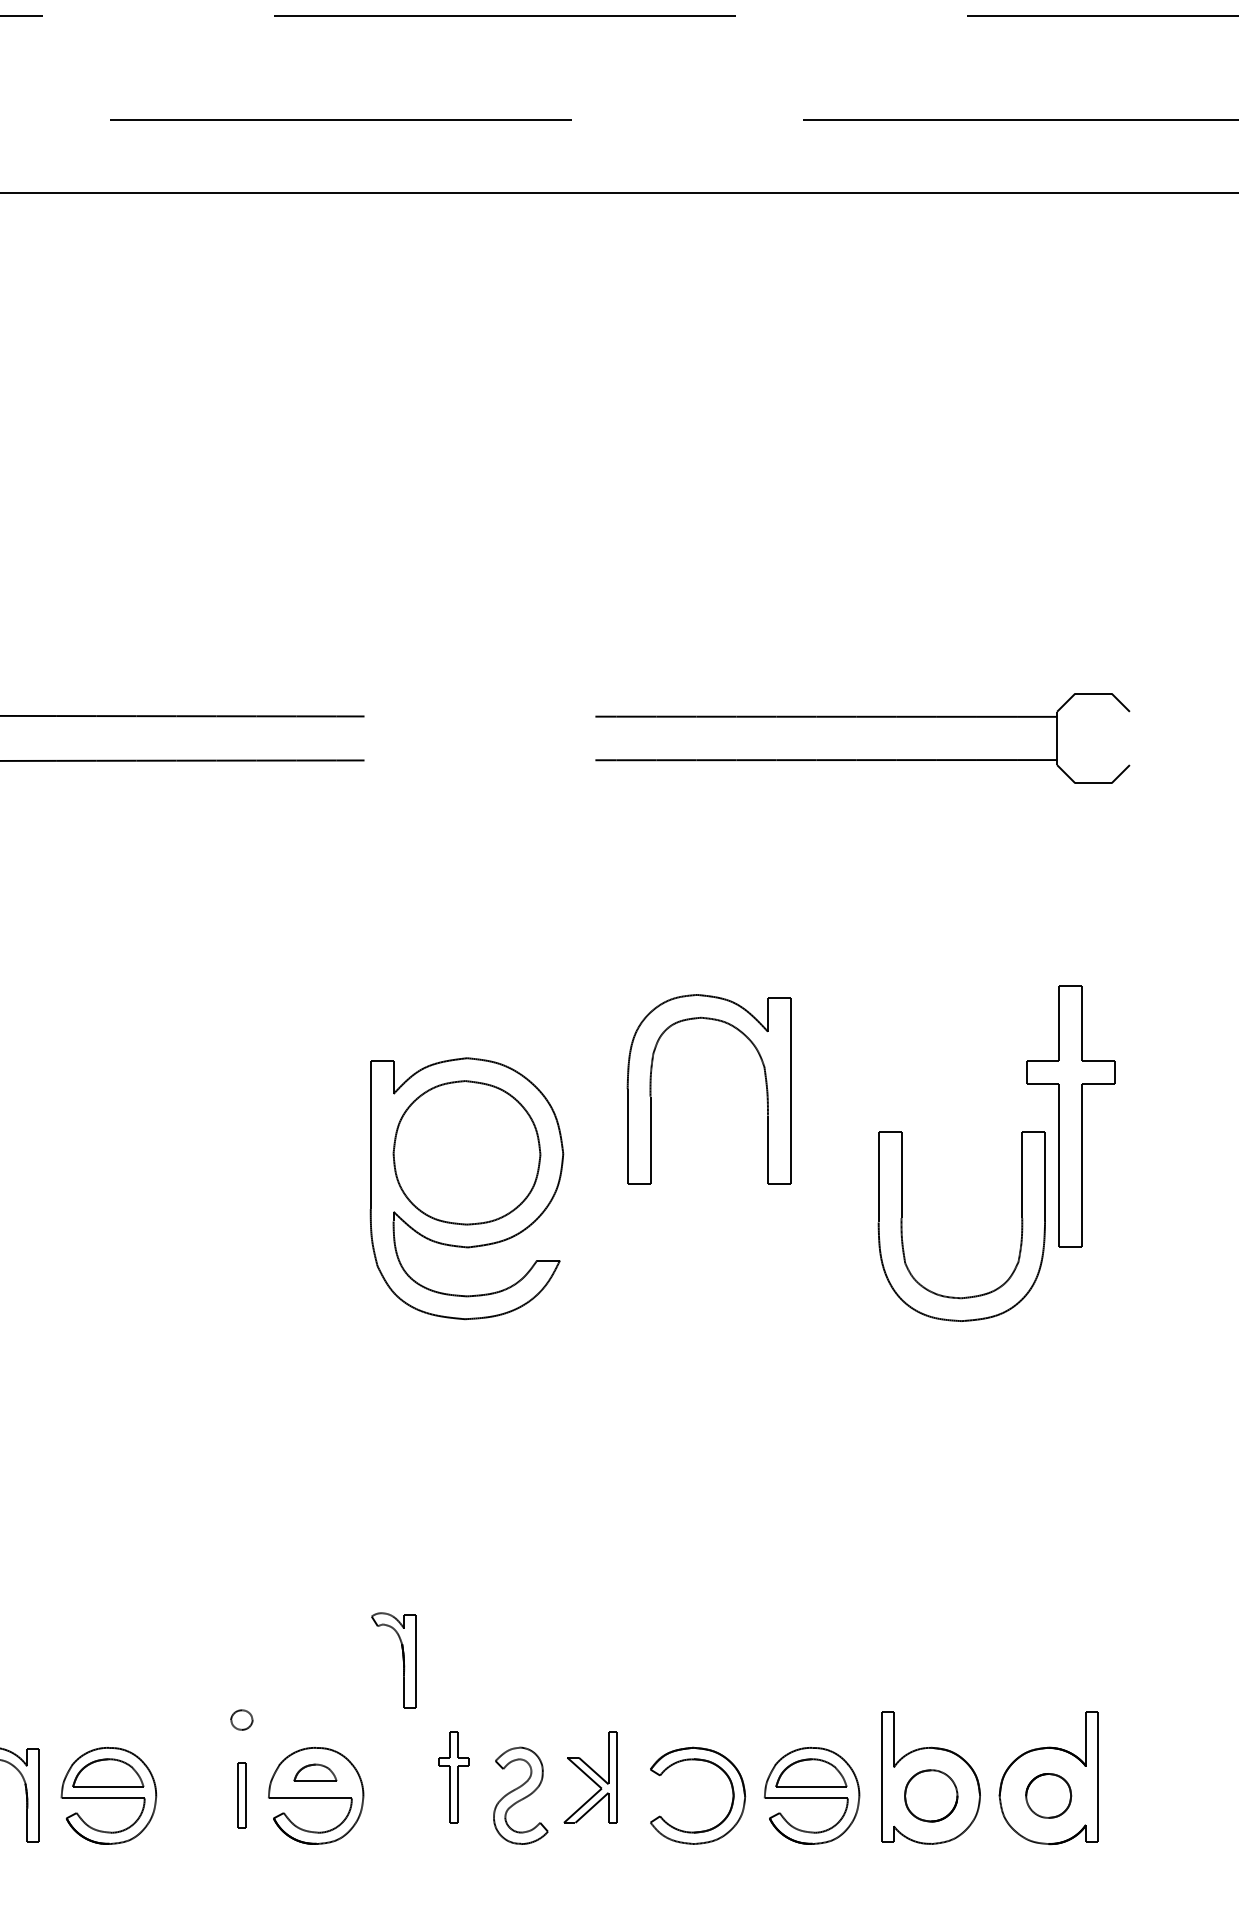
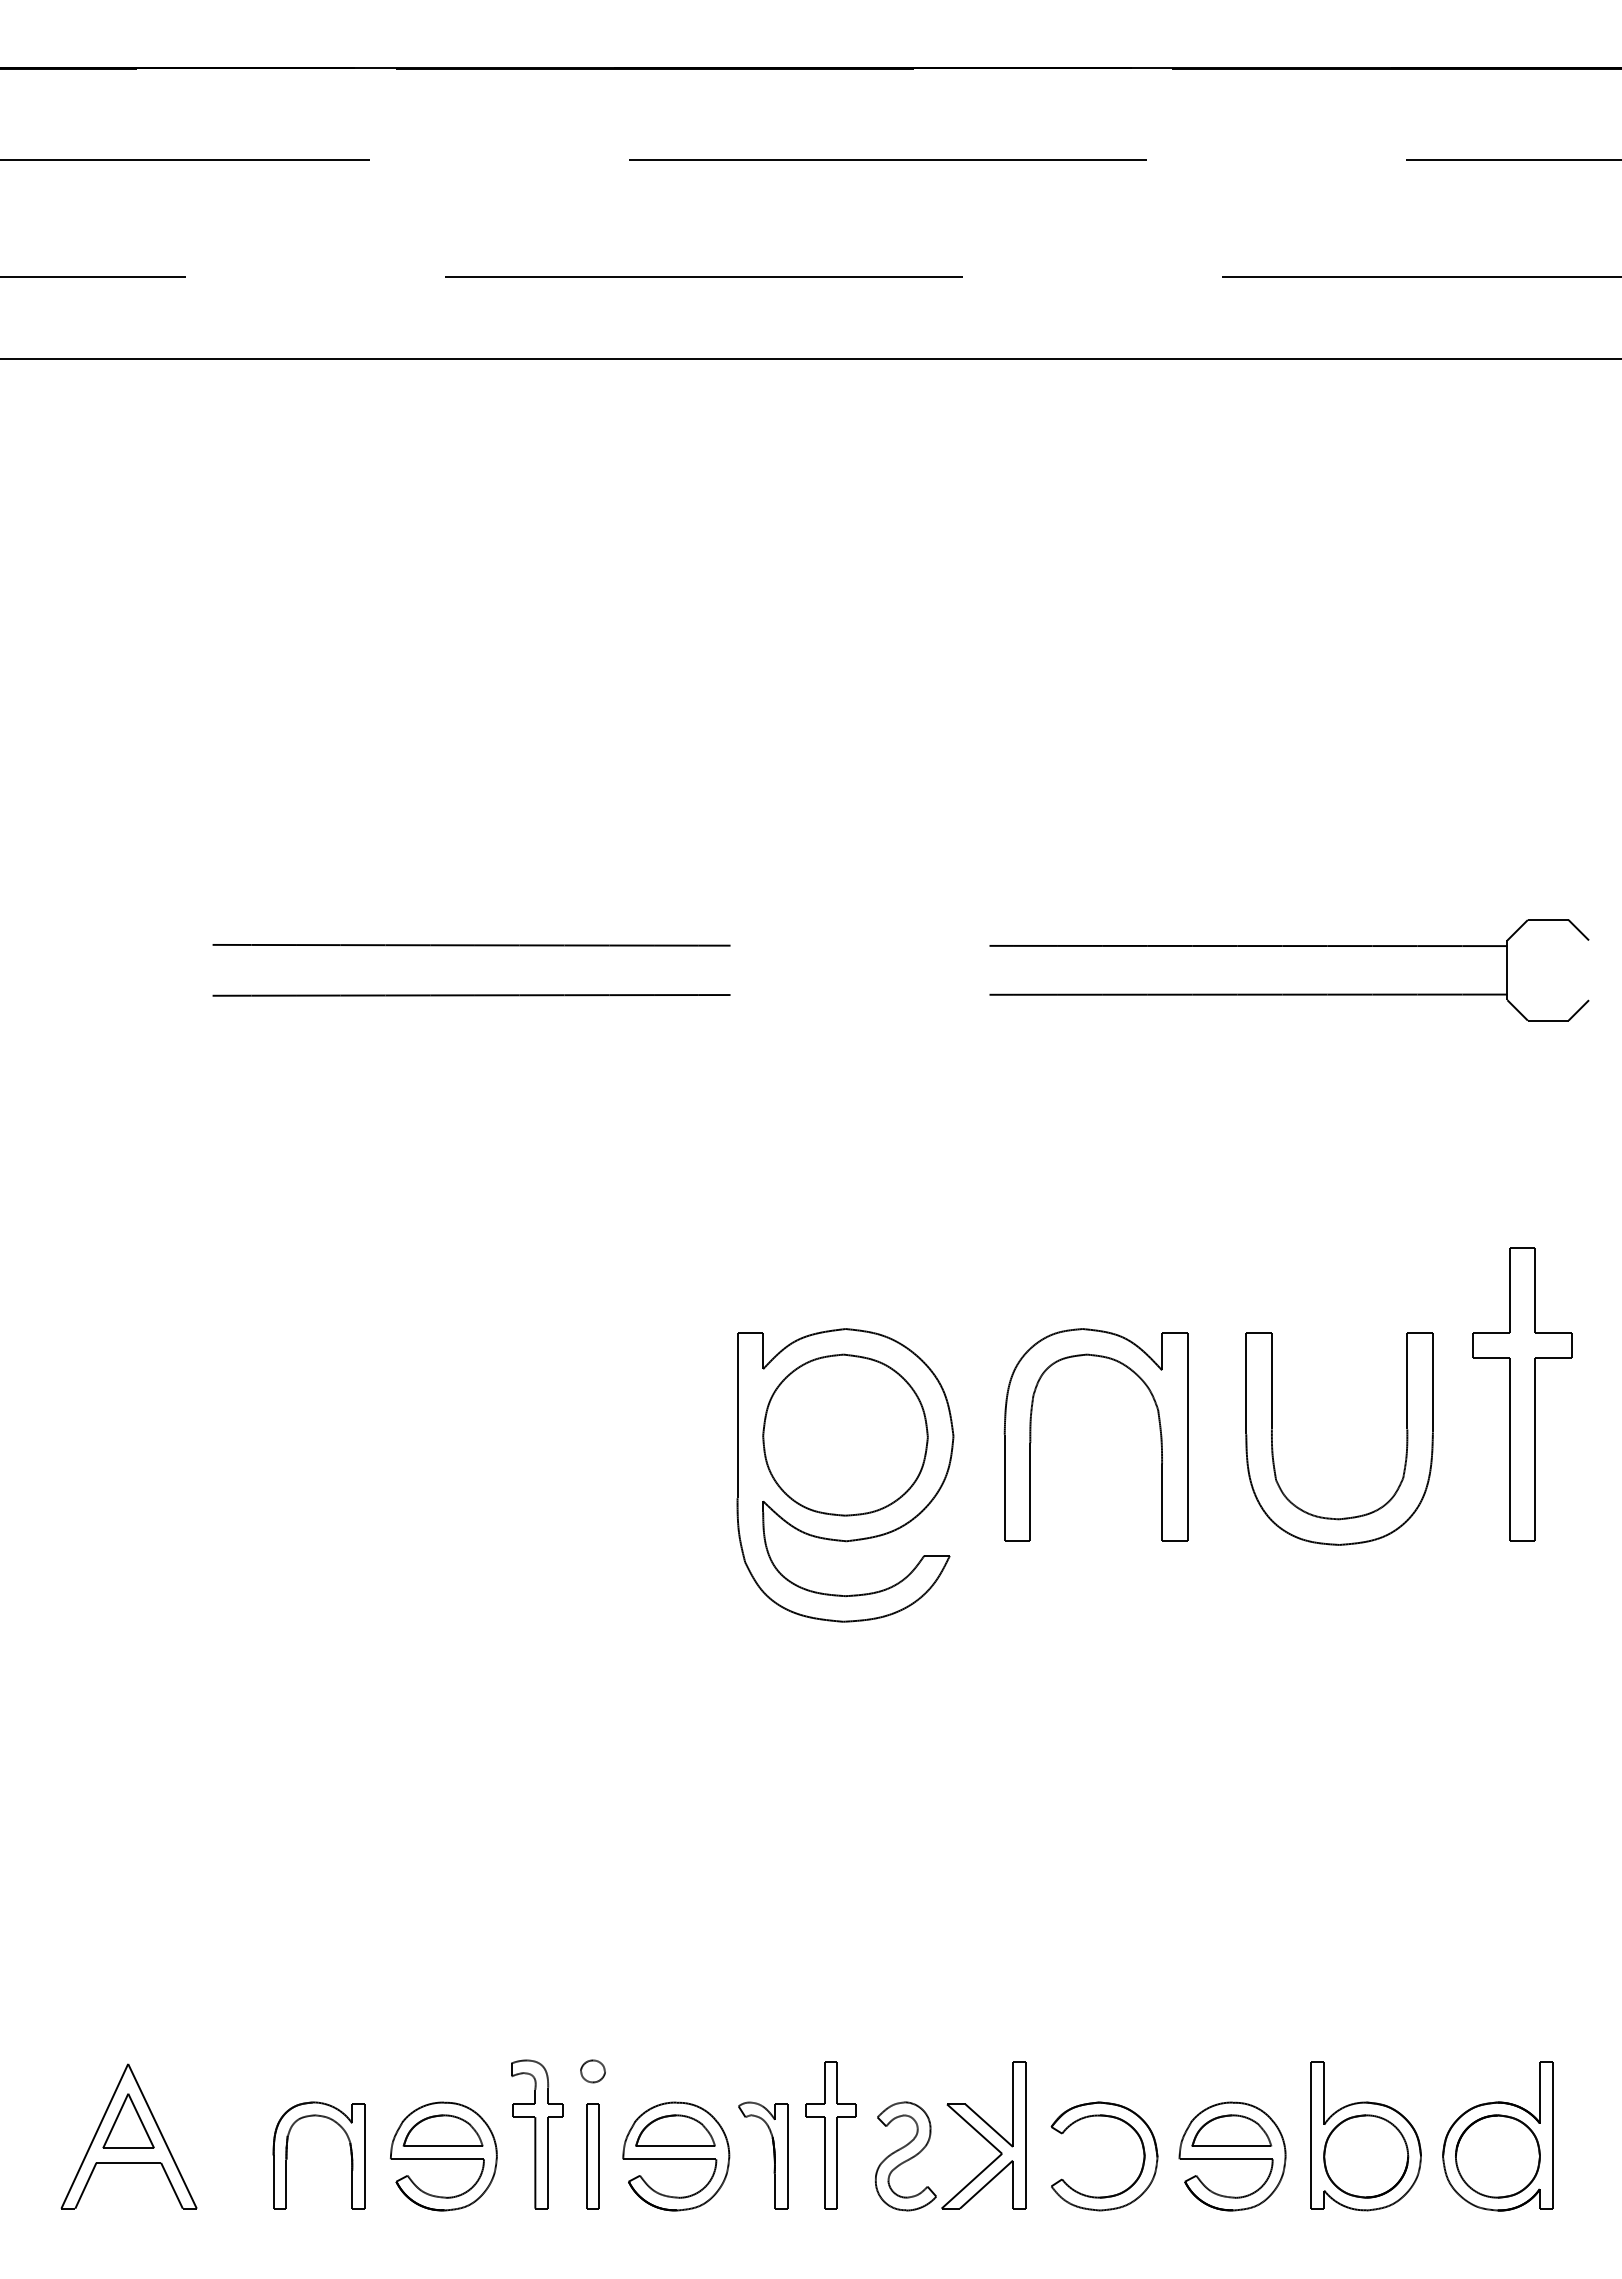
part: (651, 1088) -> (1031, 1434), moved
part: (902, 1235) -> (1273, 1448), moved
part: (402, 1660) -> (773, 2155), moved
part: (315, 1772) -> (675, 2130), size x1.67
part: (192, 1776) -> (537, 2134), added
part: (453, 1777) -> (830, 2135), size x1.43
part: (590, 1777) -> (983, 2135), size x1.43
part: (241, 1795) -> (592, 2156), size x1.43
part: (931, 1795) -> (1366, 2156), size x1.43
part: (1048, 1795) -> (1497, 2156), size x1.67

